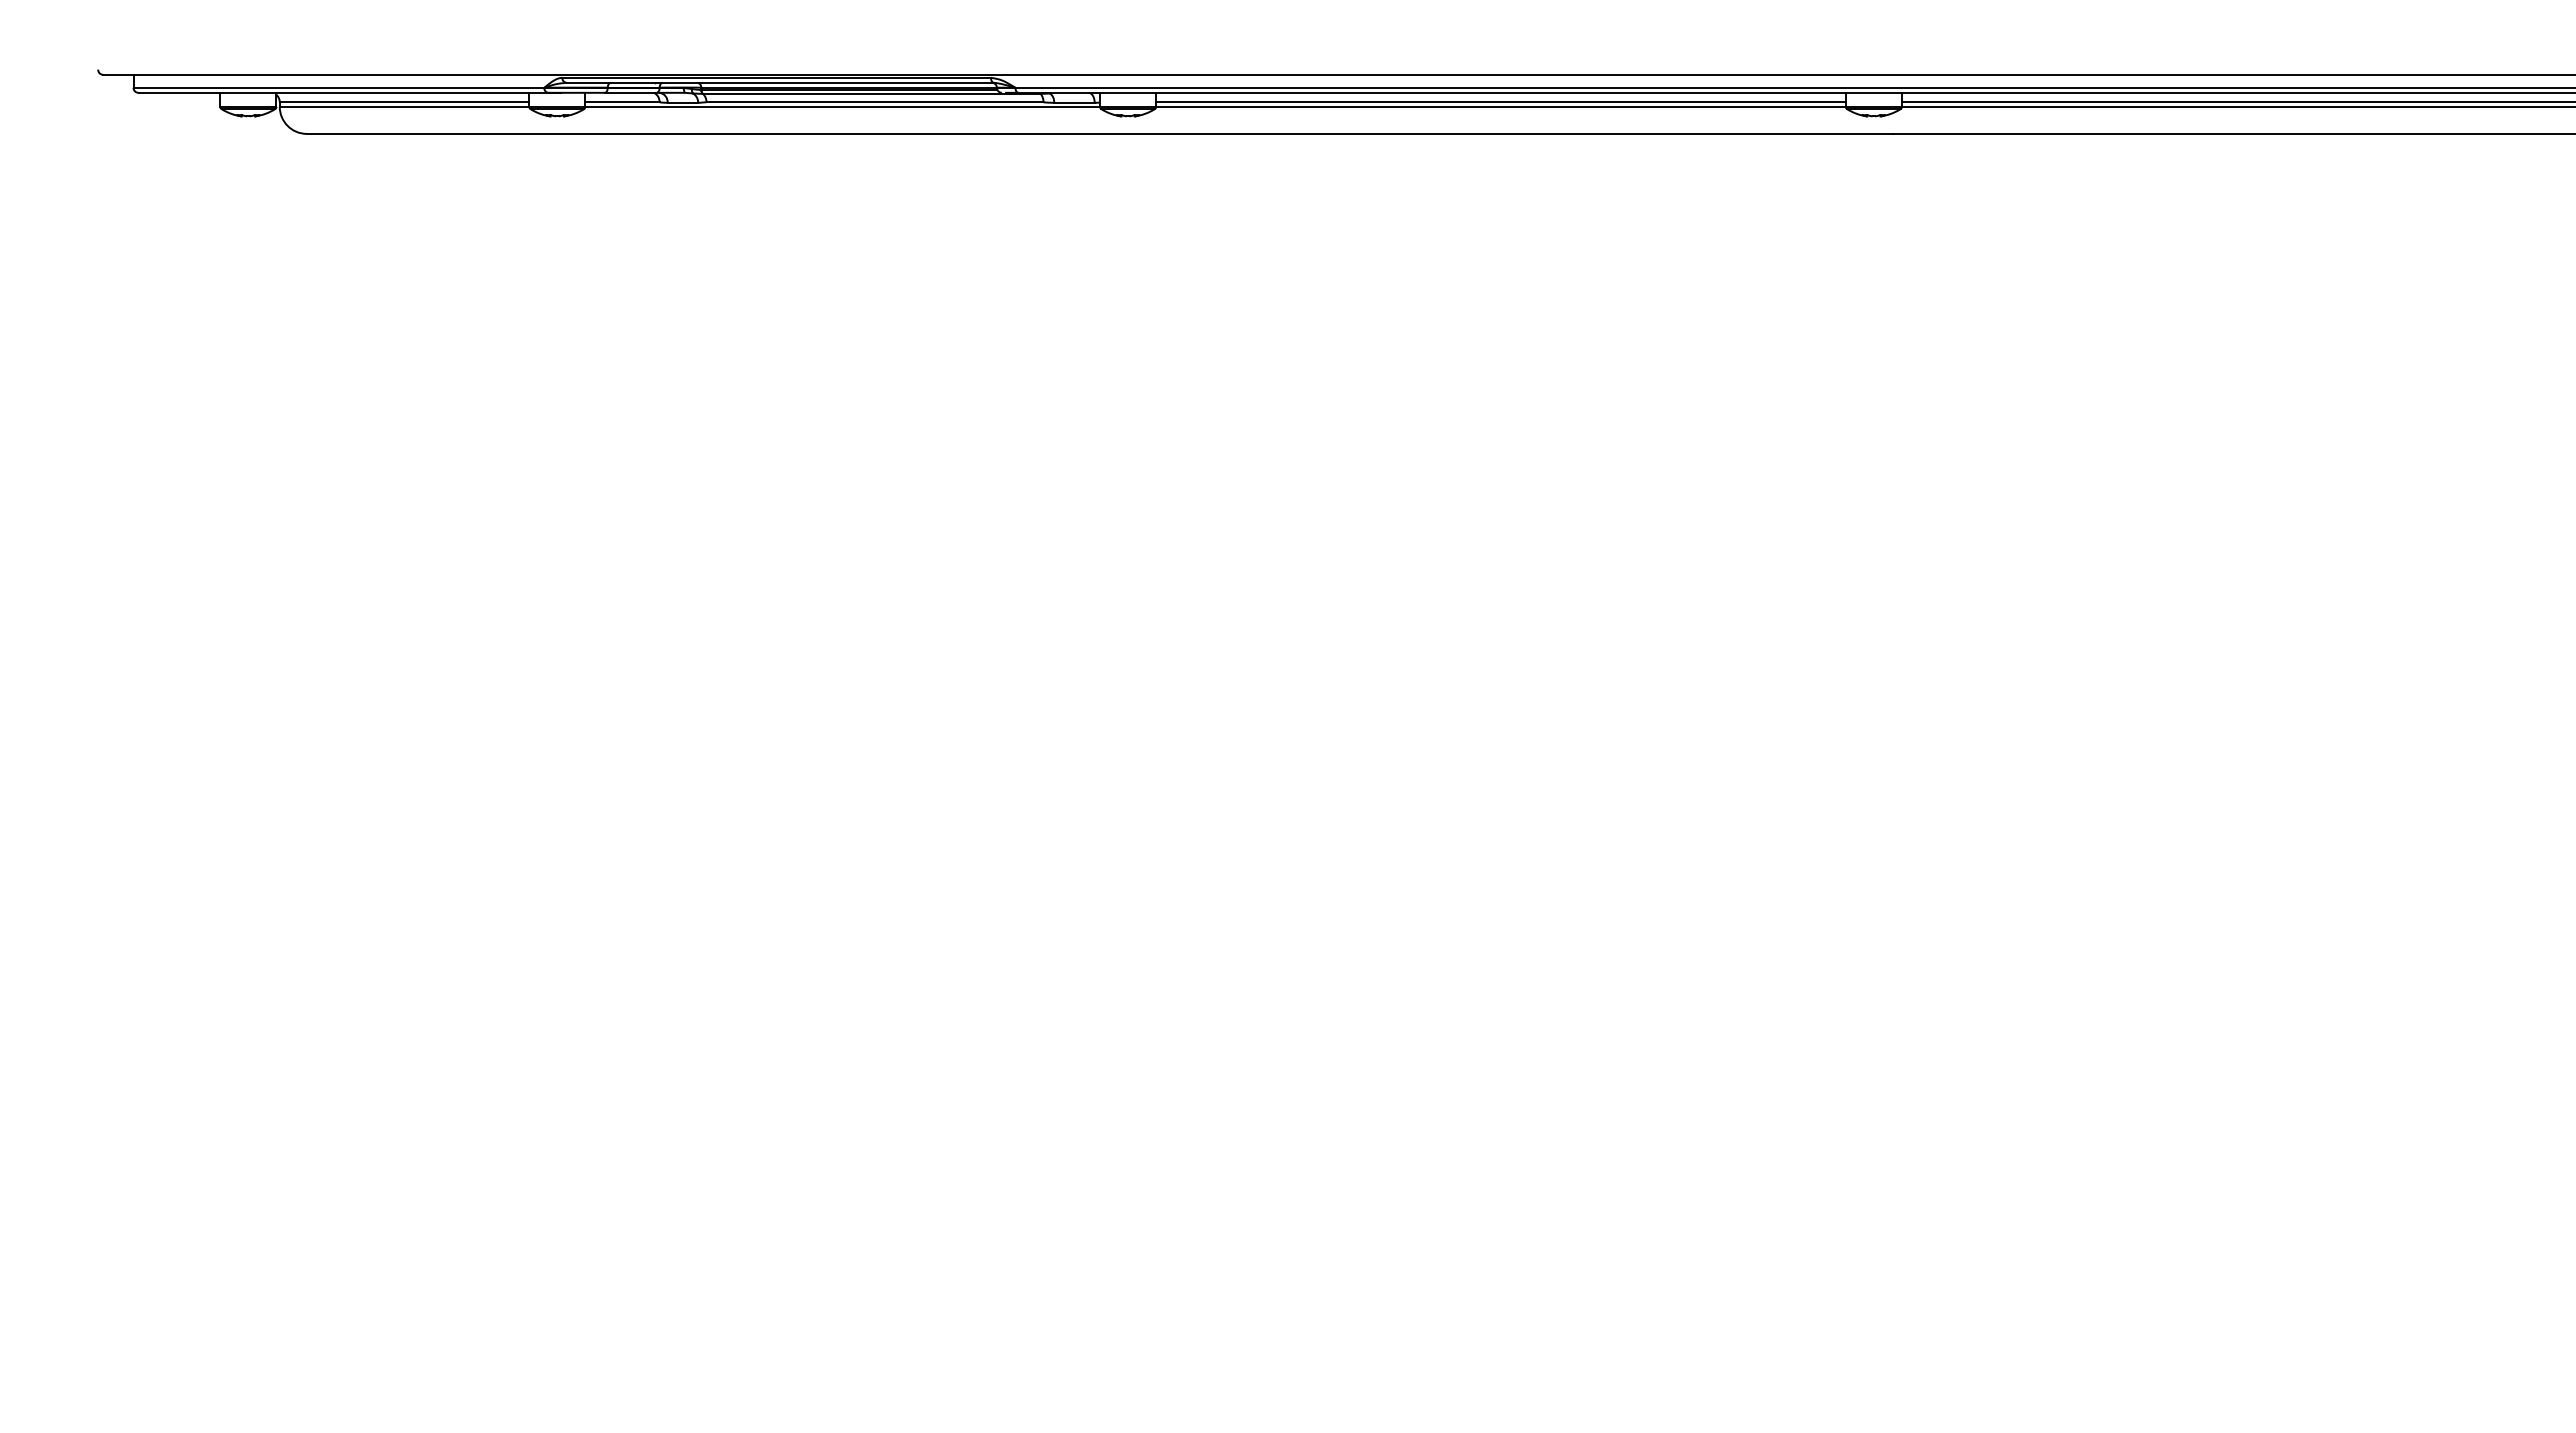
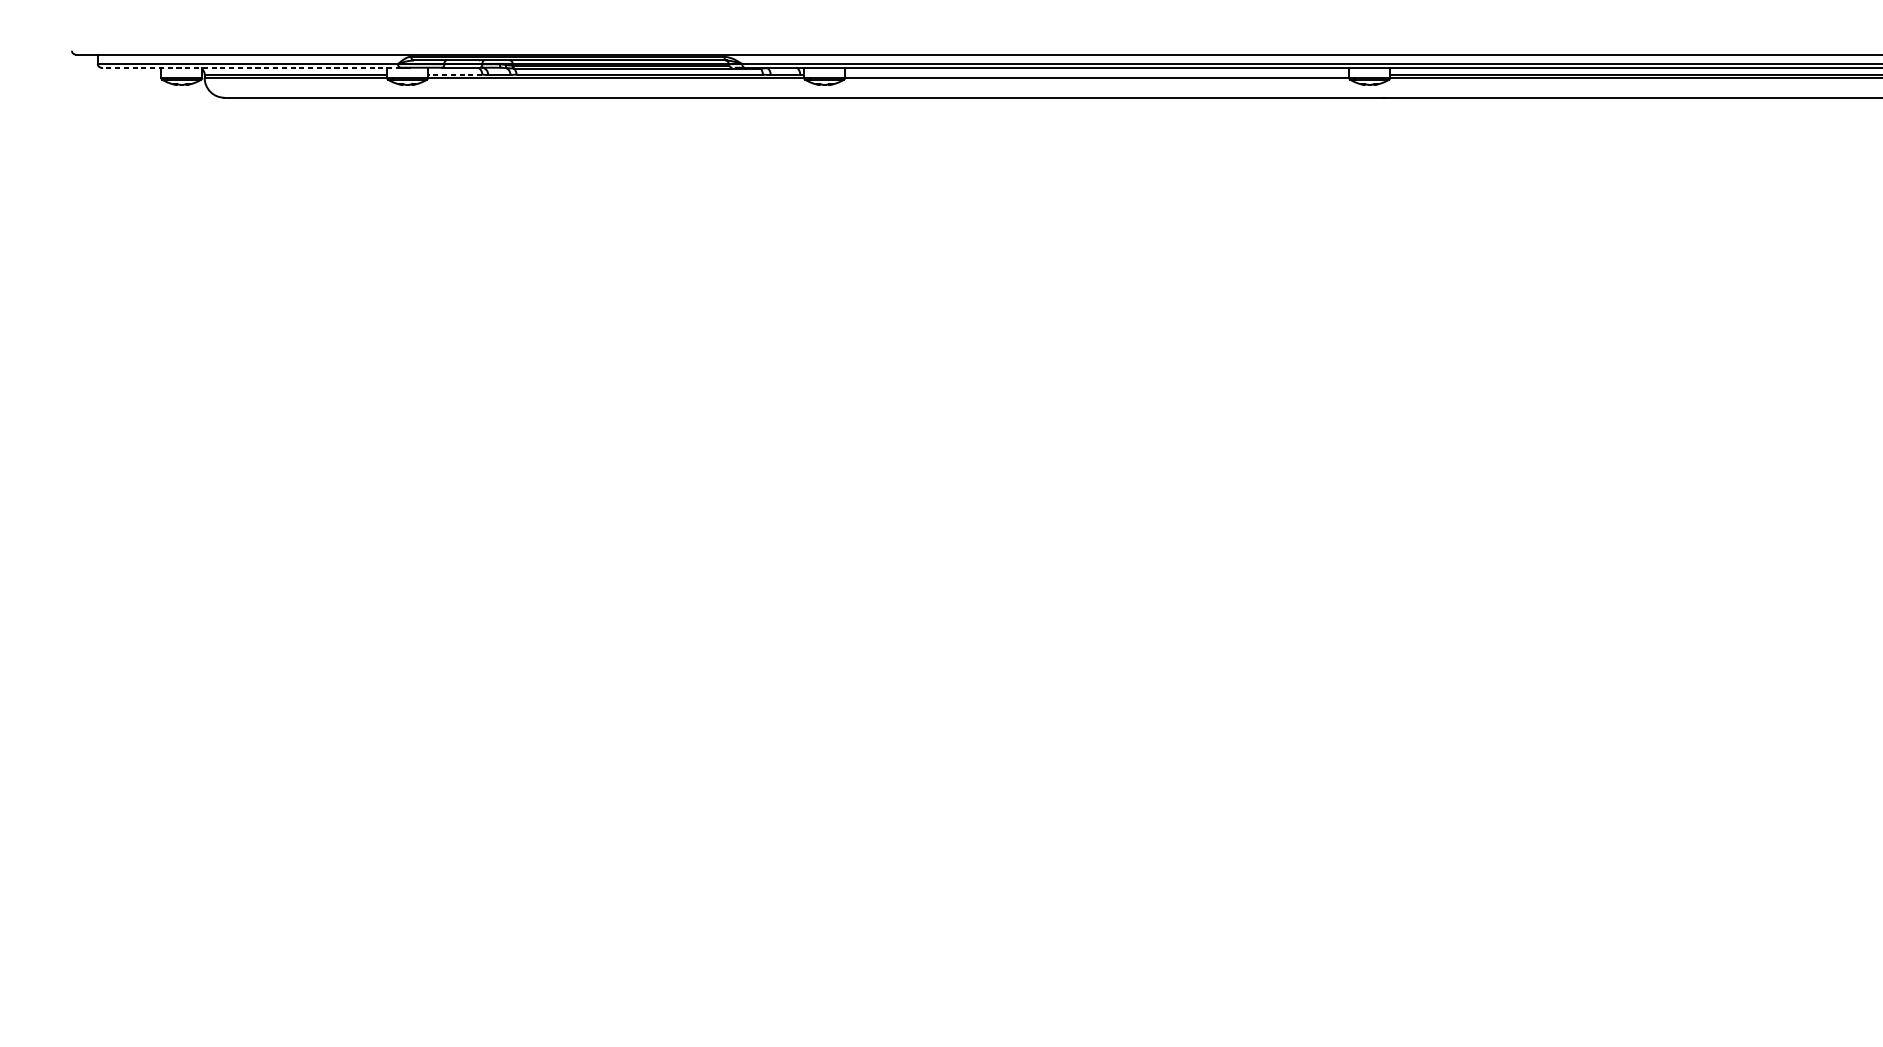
line: (343, 92) -> (251, 67), solid -> dashed
line: (621, 102) -> (454, 74), solid -> dashed
line: (1500, 102) -> (1096, 74), removed

